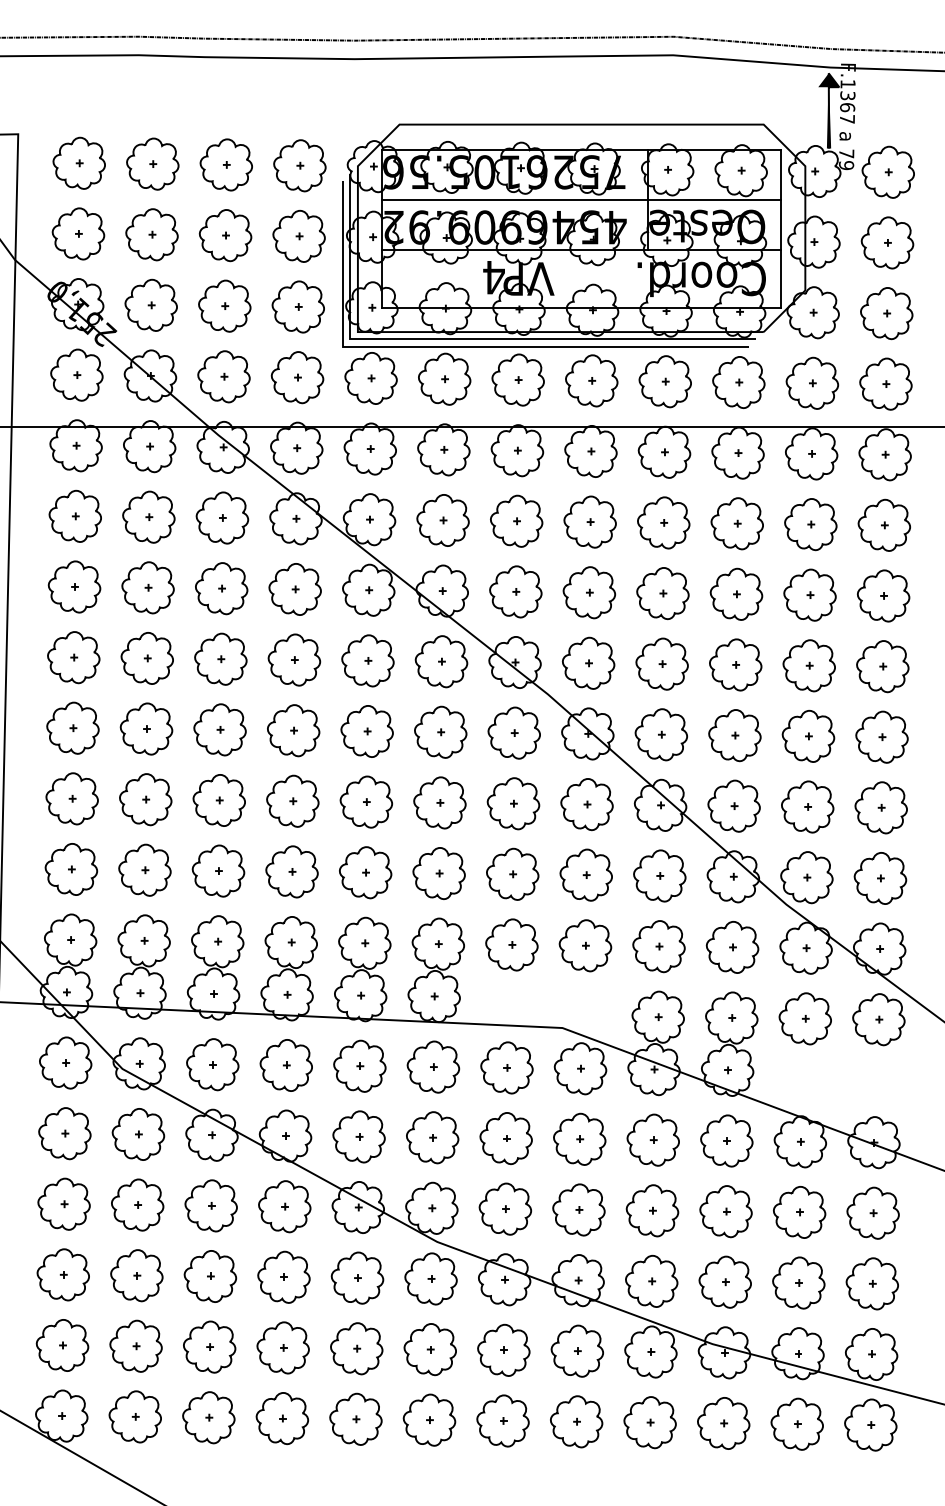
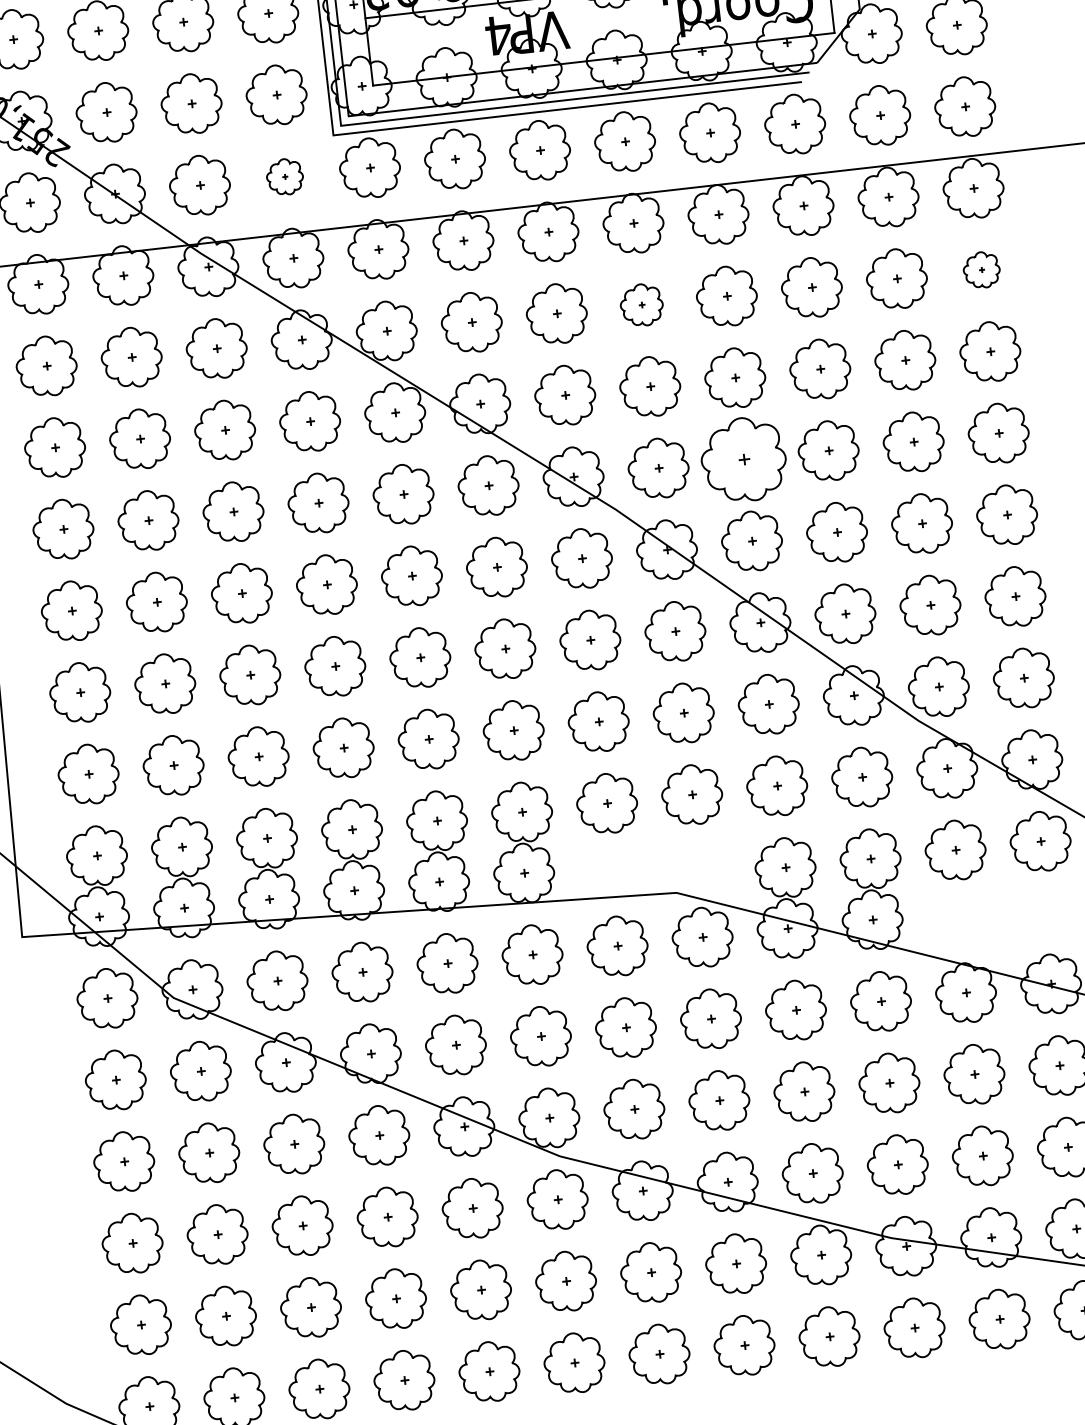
part: (297, 377) -> (284, 176), size x0.6
part: (589, 521) -> (640, 304), size x0.7
part: (883, 524) -> (980, 269), size x0.6
part: (661, 663) -> (742, 459), size x1.4

